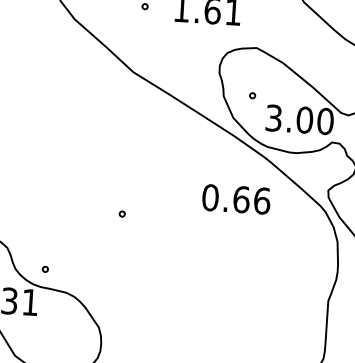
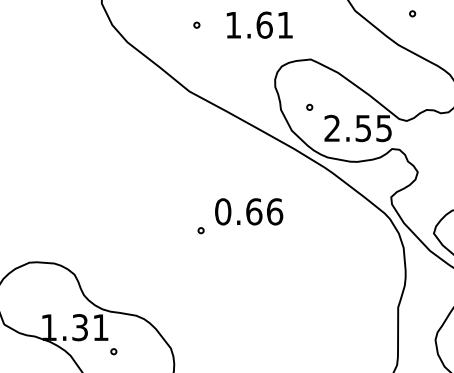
text: (299, 119) -> (358, 128), 3.00 -> 2.55
text: (236, 199) -> (249, 211), moved
part: (121, 213) -> (200, 230), moved
part: (45, 269) -> (113, 351), moved

